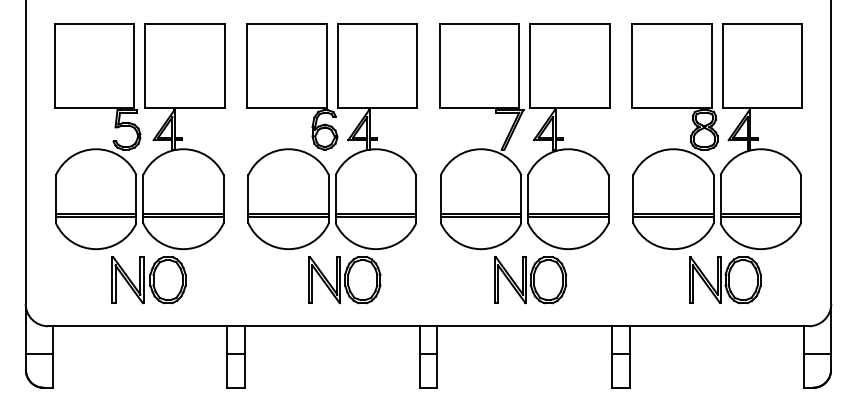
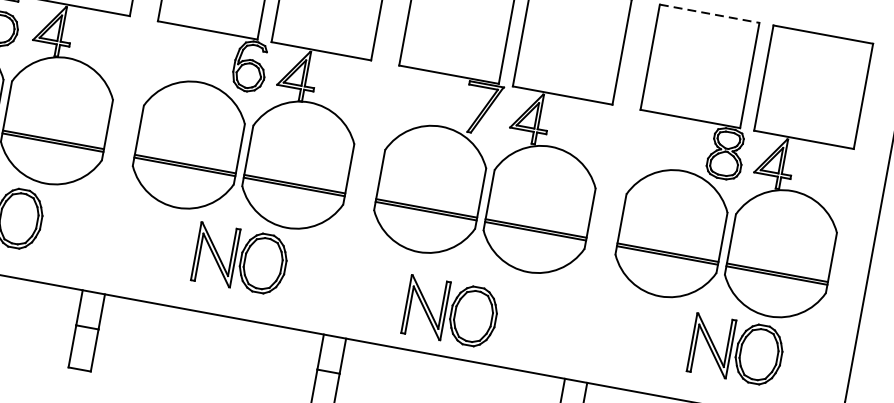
line: (671, 24) -> (709, 14), solid -> dashed
part: (530, 280) -> (450, 312), moved
part: (725, 280) -> (736, 351), moved

